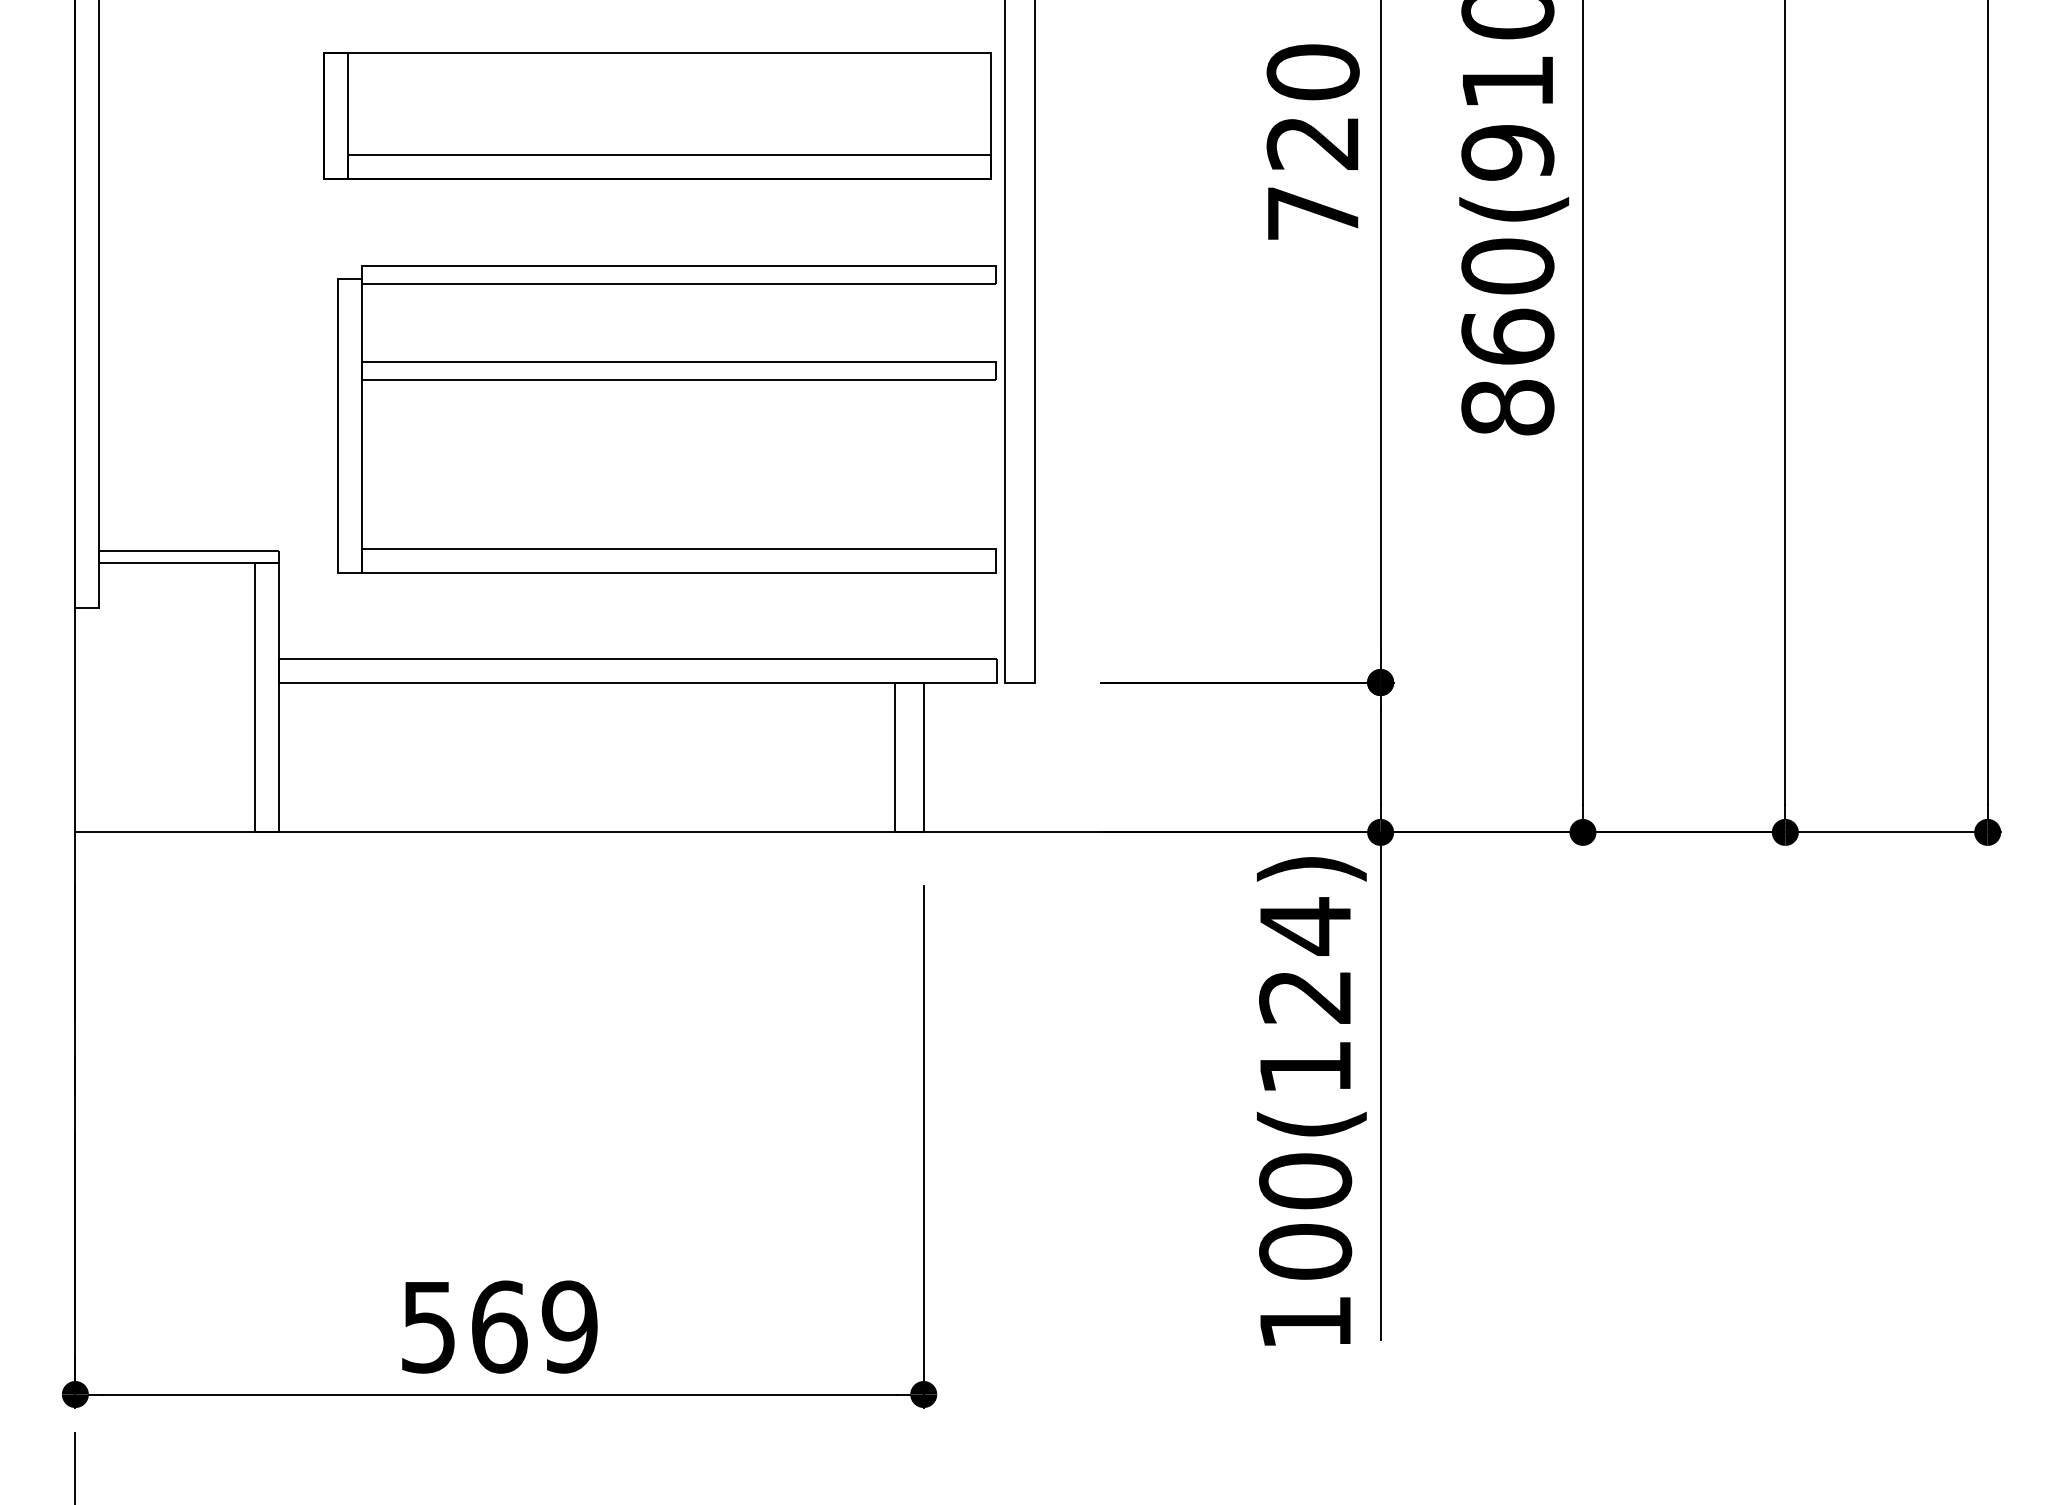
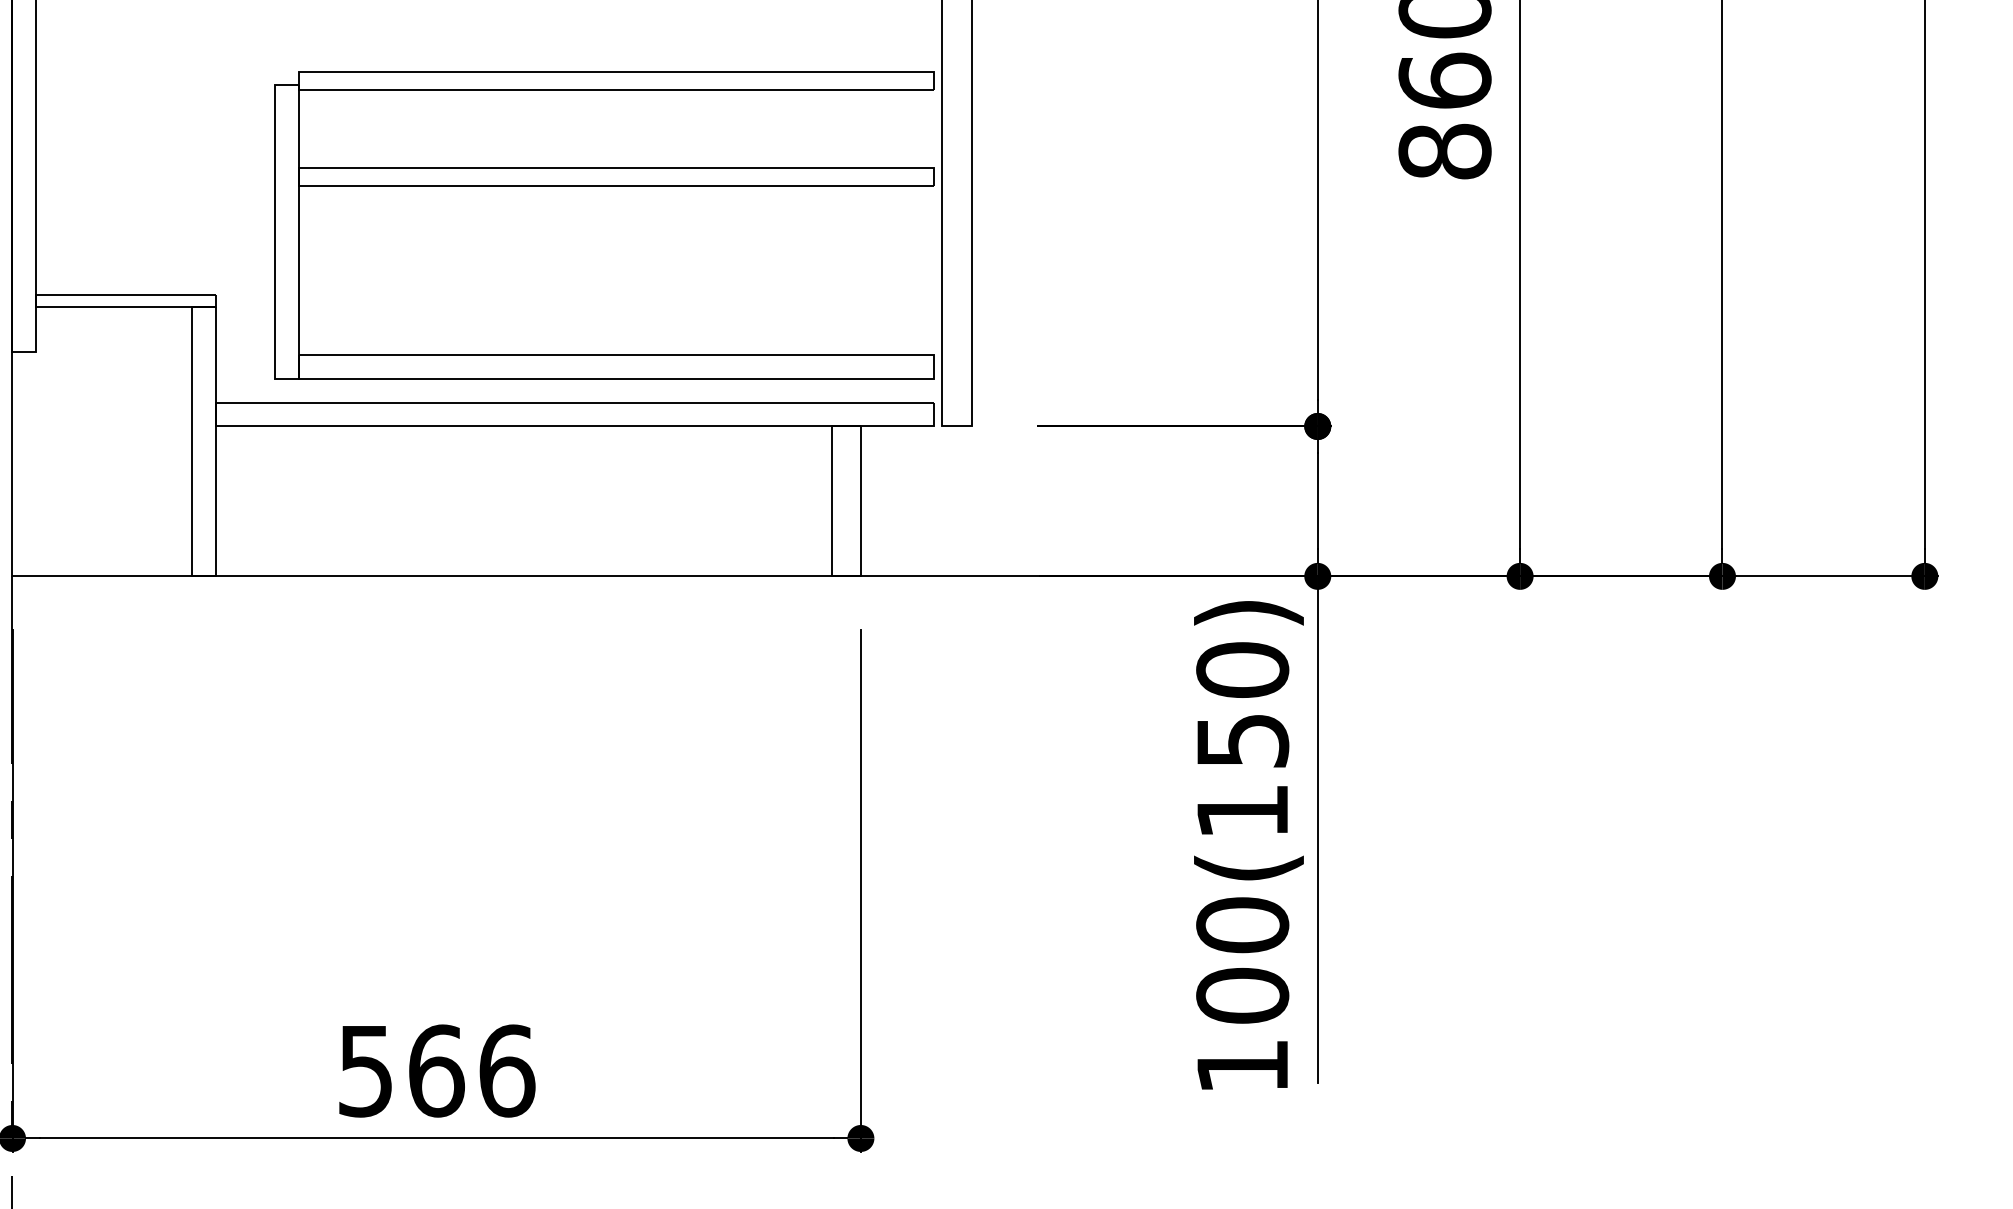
part: (666, 380) -> (603, 186), moved
text: (1305, 960) -> (1242, 704), 100(124) -> 100(150)
text: (569, 1326) -> (506, 1070), 569 -> 566

